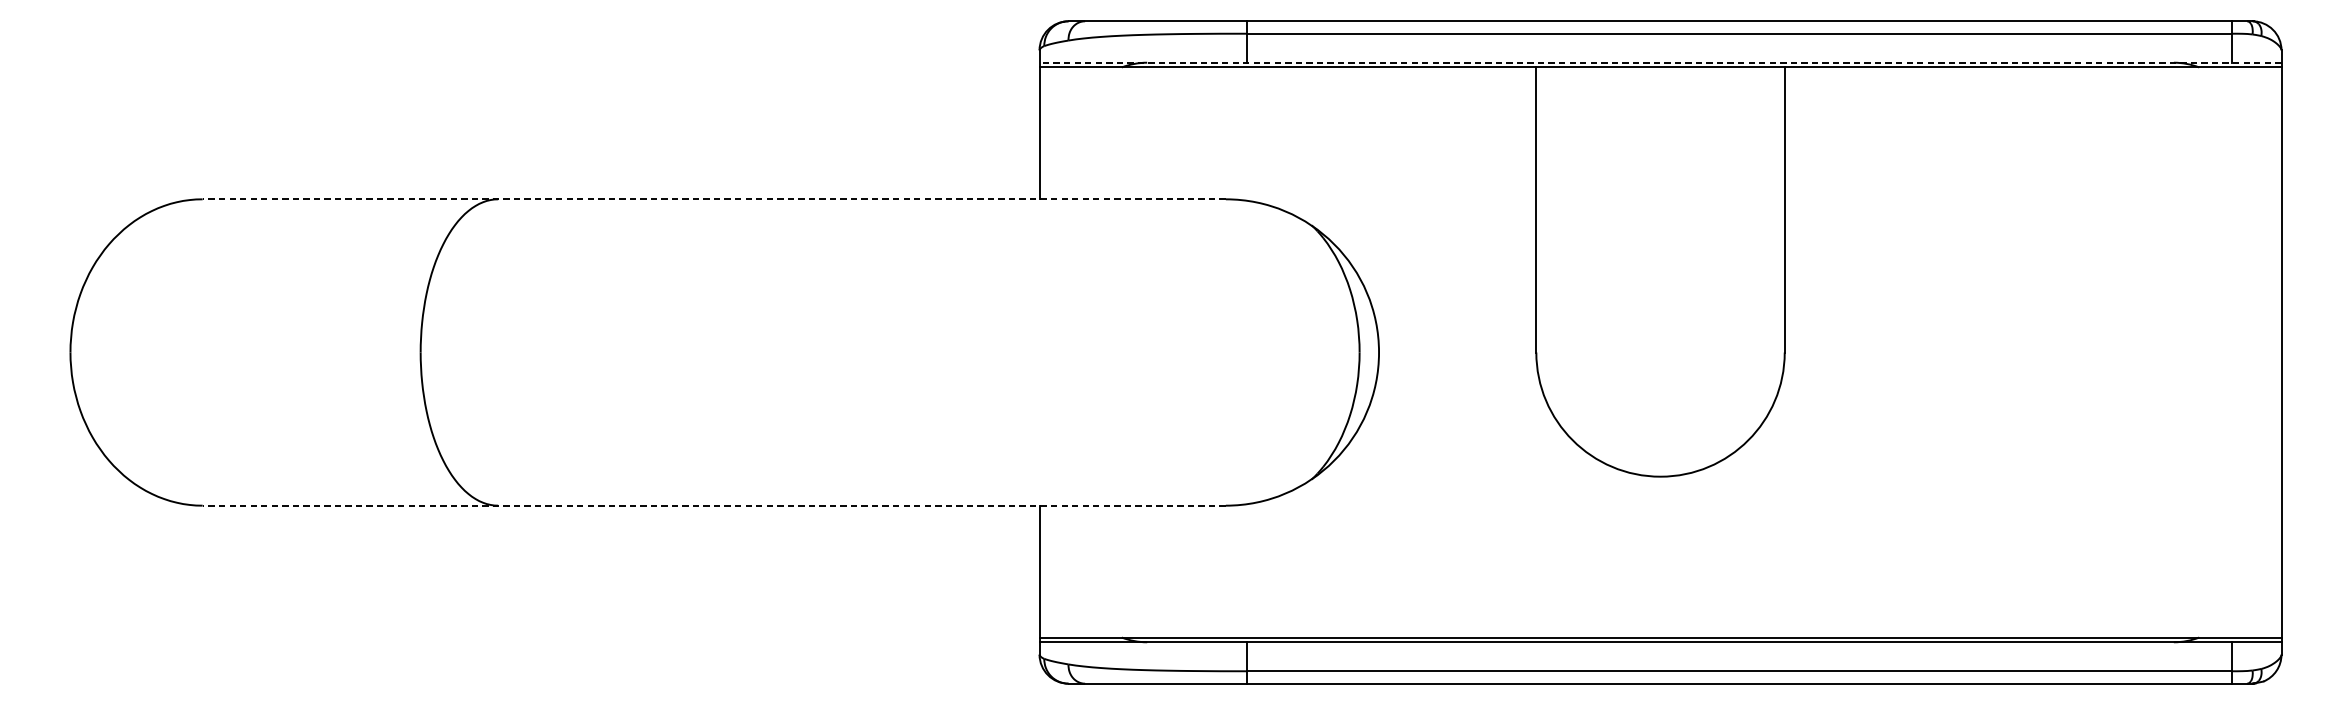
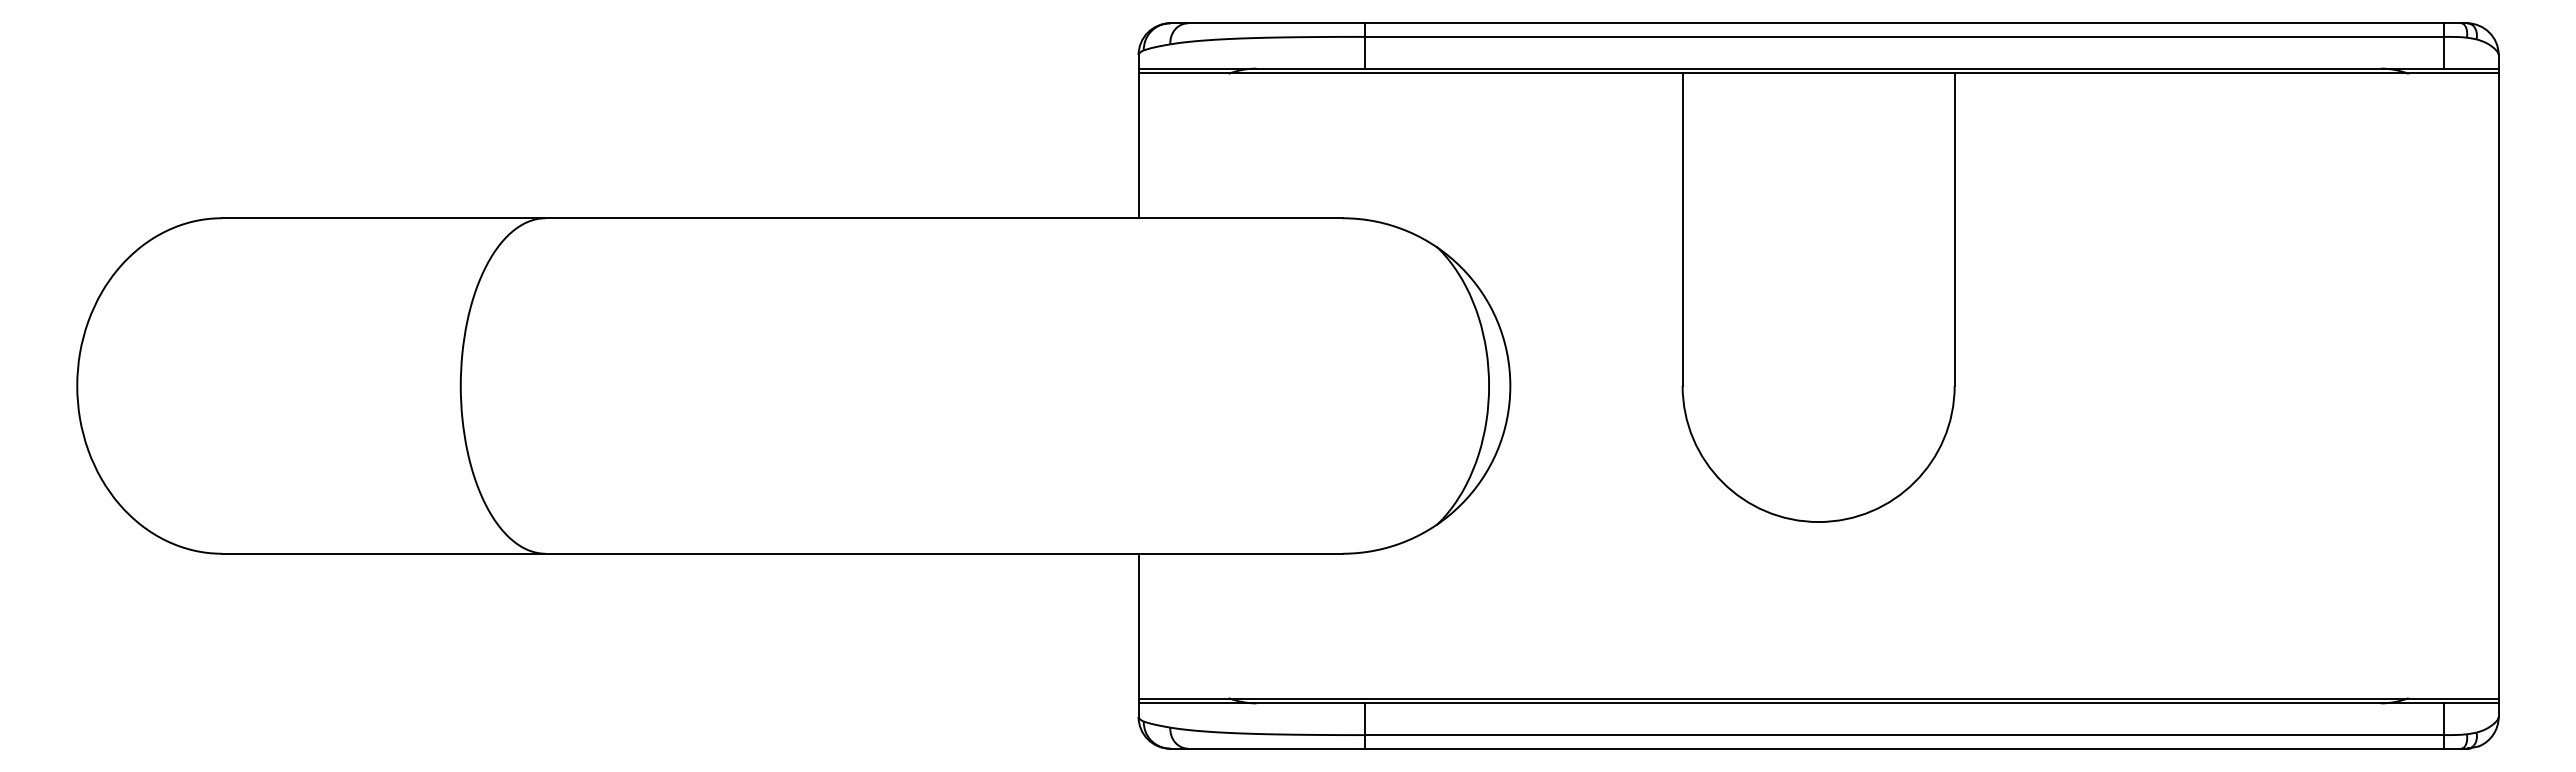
line: (1660, 62) -> (1818, 68), dashed -> solid
line: (713, 199) -> (781, 218), dashed -> solid
line: (713, 505) -> (781, 553), dashed -> solid

